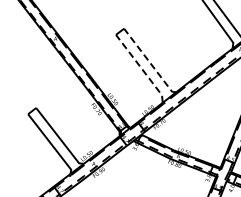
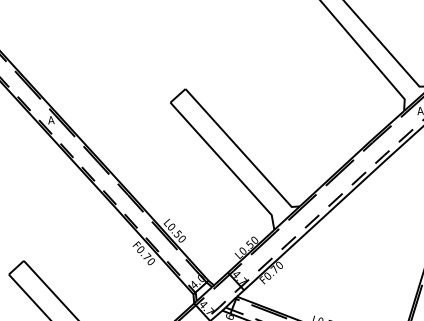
line: (150, 62) -> (243, 151), dashed -> solid
line: (141, 68) -> (226, 165), dashed -> solid

